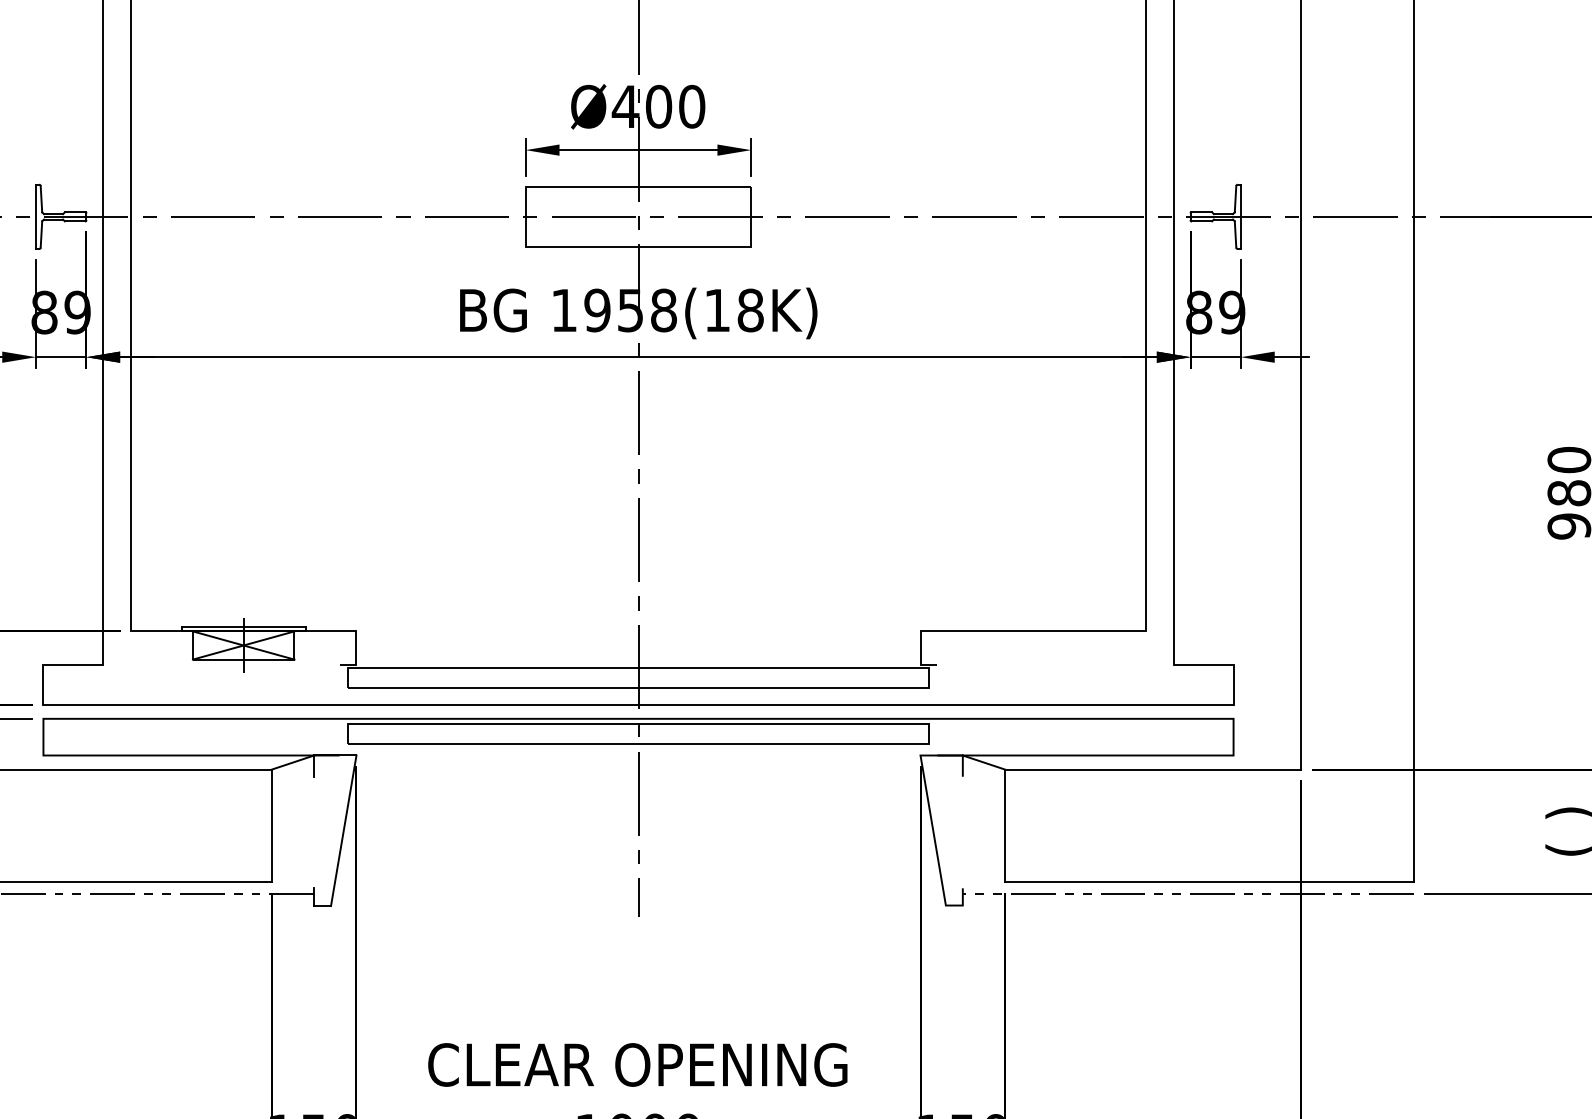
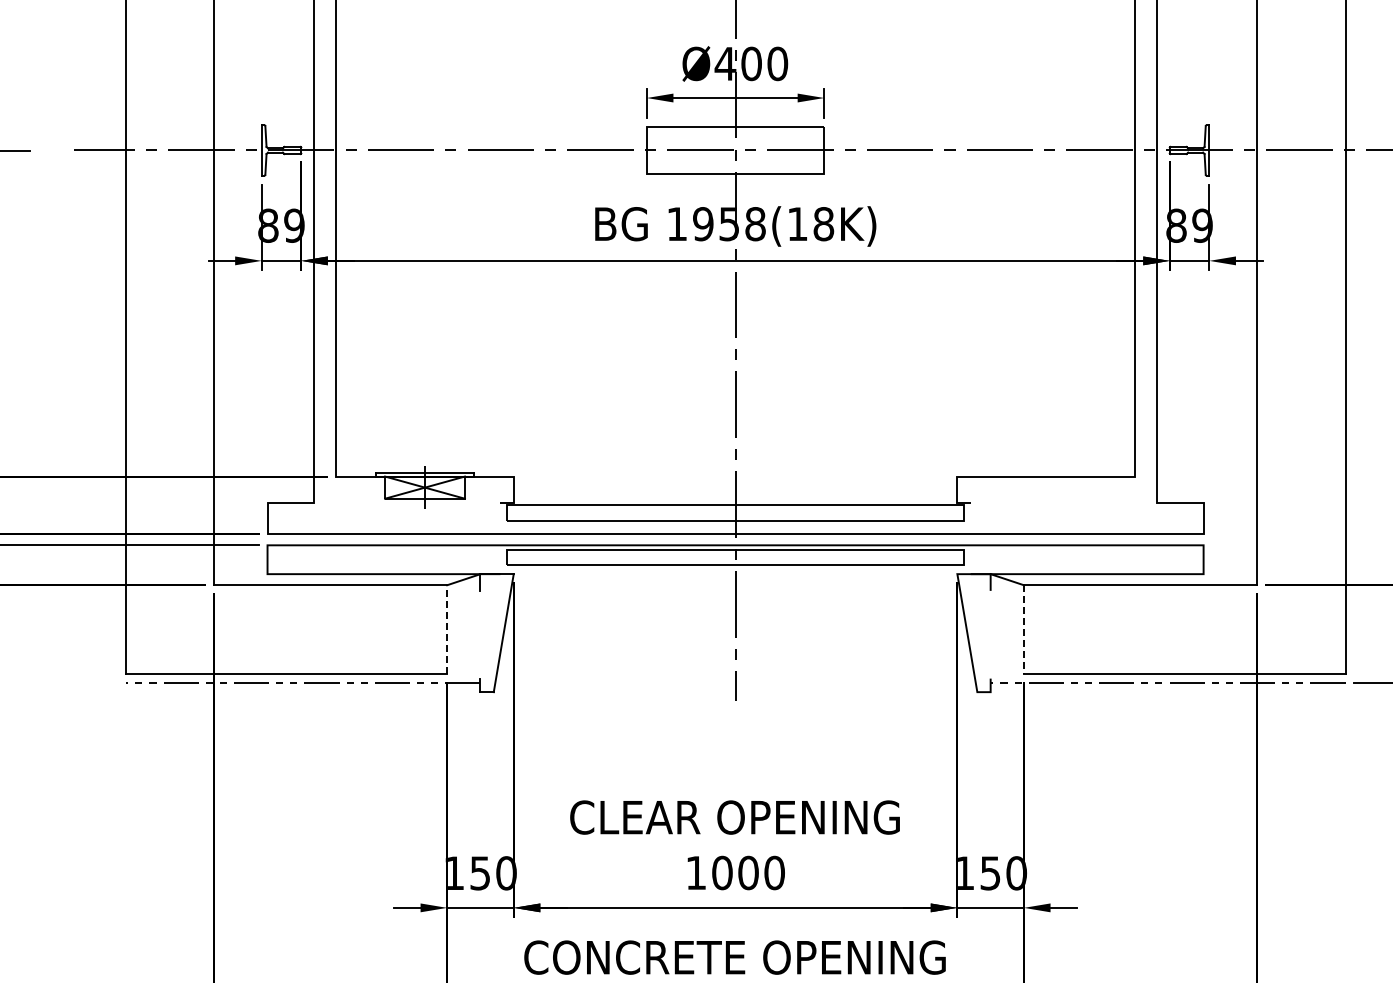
line: (272, 825) -> (447, 629), solid -> dashed
line: (1004, 827) -> (1023, 630), solid -> dashed

